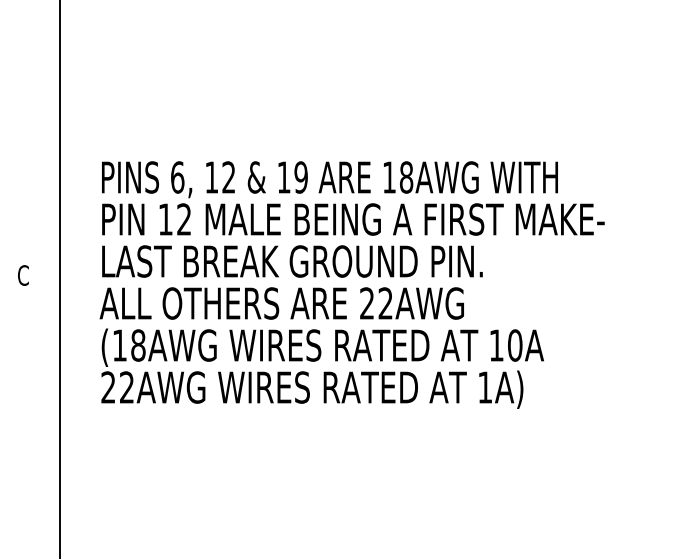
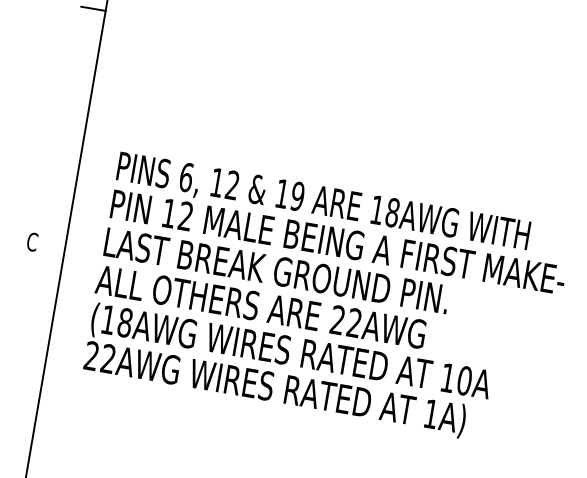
line: (45, 12) -> (92, 8), added

